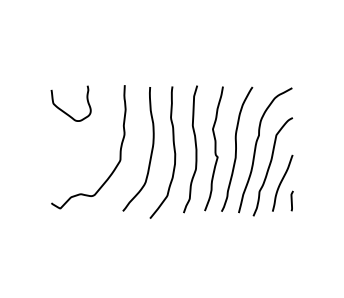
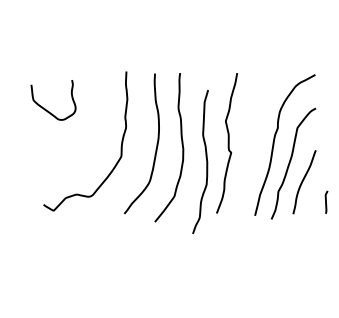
curve: (66, 112) -> (48, 110), moved
curve: (236, 148) -> (252, 142), removed
curve: (195, 149) -> (206, 162), moved
line: (291, 200) -> (325, 201), moved

